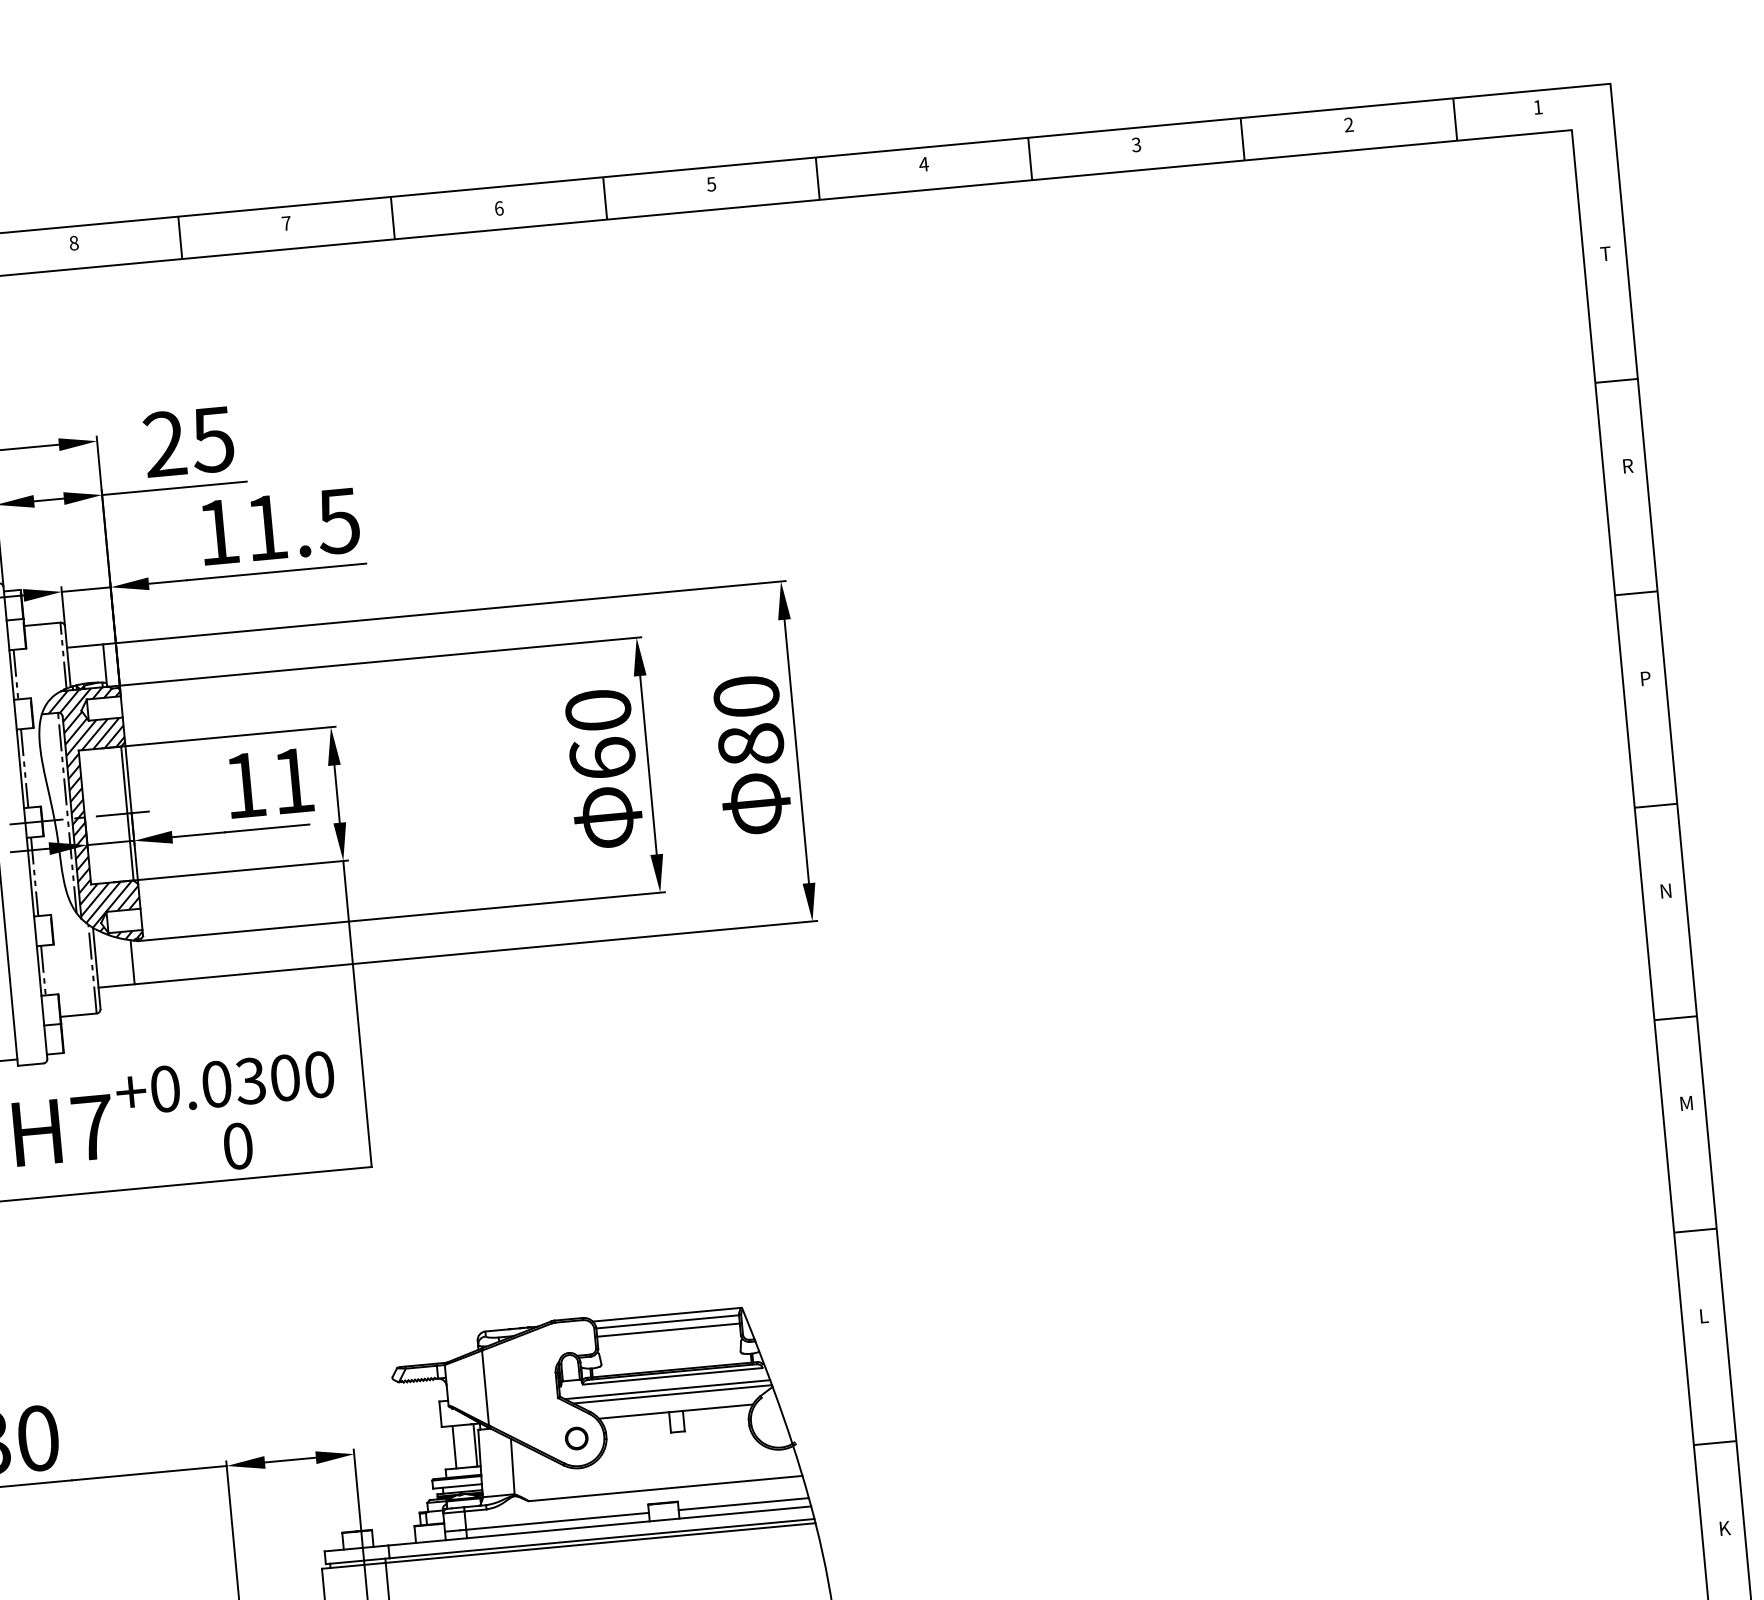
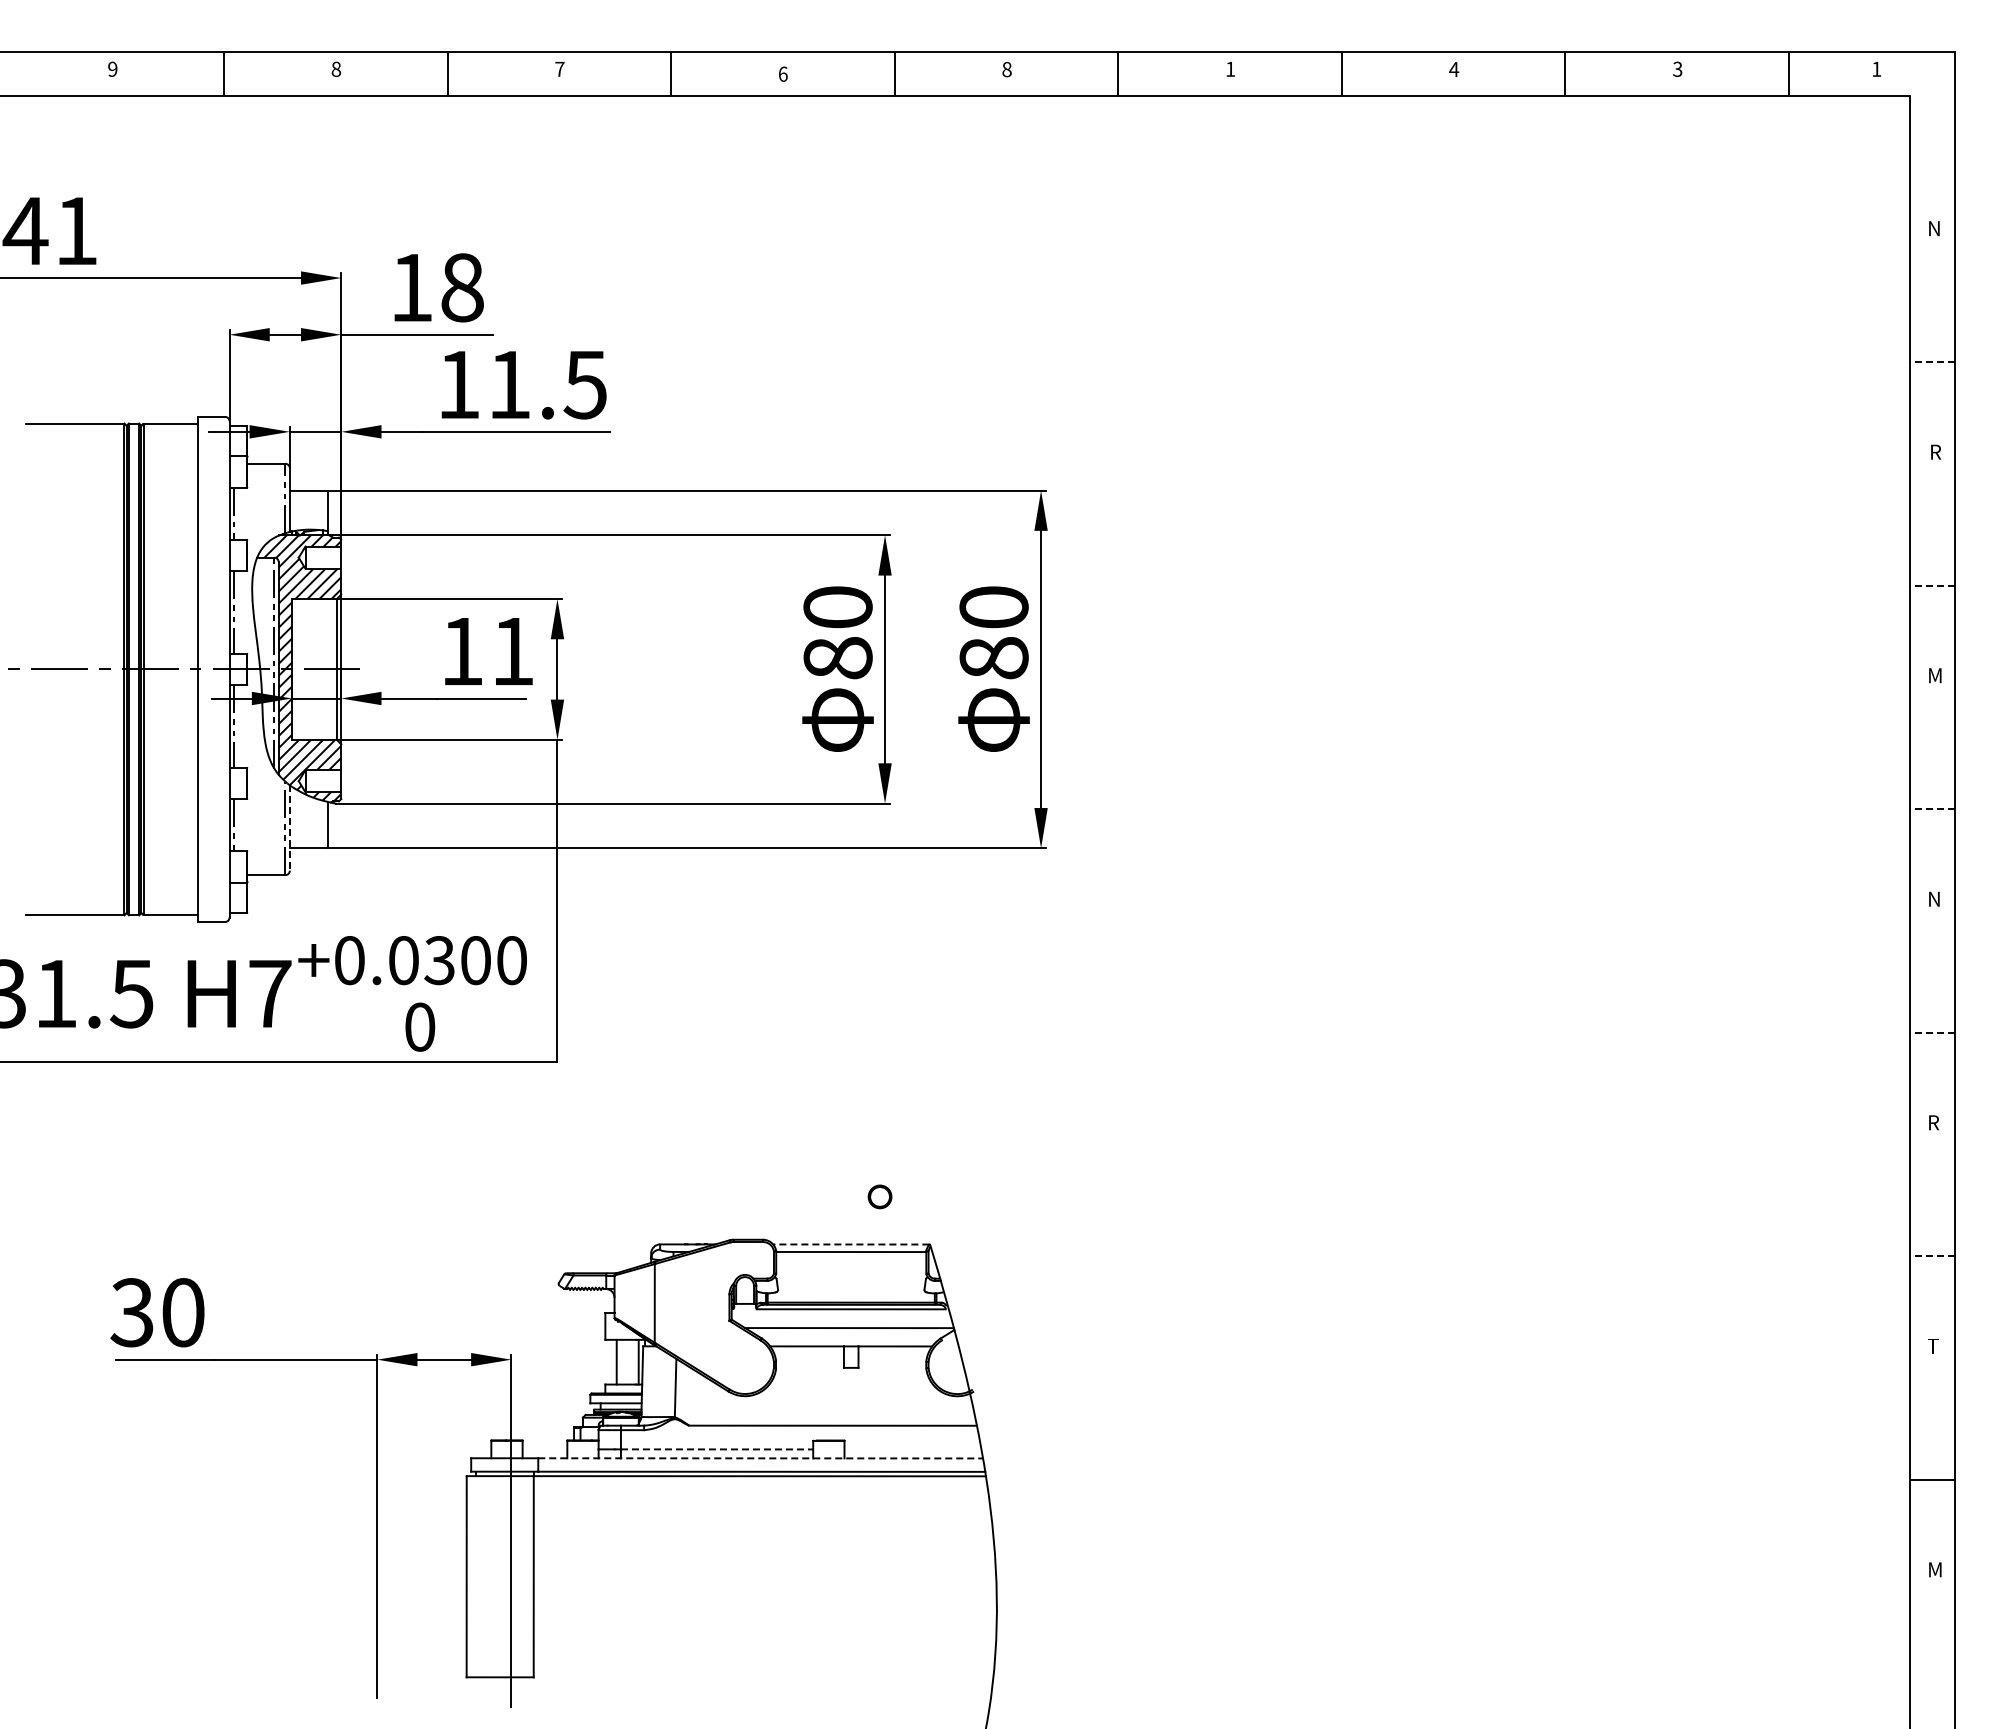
text: (1348, 125) -> (1677, 69), 2 -> 3
text: (1136, 144) -> (1454, 69), 3 -> 4
text: (923, 163) -> (1230, 68), 4 -> 1
text: (711, 184) -> (1006, 69), 5 -> 8
text: (1606, 253) -> (1933, 228), T -> N
line: (1615, 381) -> (1931, 362), solid -> dashed
text: (188, 441) -> (436, 287), 25 -> 18
line: (1635, 593) -> (1931, 585), solid -> dashed
text: (1647, 678) -> (1935, 675), P -> M
text: (602, 758) -> (837, 657), 60 -> 80
line: (1655, 806) -> (1931, 809), solid -> dashed
line: (96, 968) -> (289, 828), solid -> dashed
line: (1675, 1017) -> (1931, 1032), solid -> dashed
text: (1686, 1103) -> (1935, 1122), M -> R
line: (1694, 1230) -> (1931, 1256), solid -> dashed
line: (666, 1314) -> (850, 1244), solid -> dashed
text: (1704, 1316) -> (1933, 1346), L -> T
line: (668, 1329) -> (851, 1260), removed
line: (667, 1389) -> (844, 1322), removed
part: (576, 1438) -> (879, 1196), moved
line: (743, 1504) -> (912, 1449), removed
line: (558, 1521) -> (717, 1449), solid -> dashed
line: (600, 1526) -> (761, 1458), solid -> dashed
text: (1726, 1528) -> (1935, 1569), K -> M

